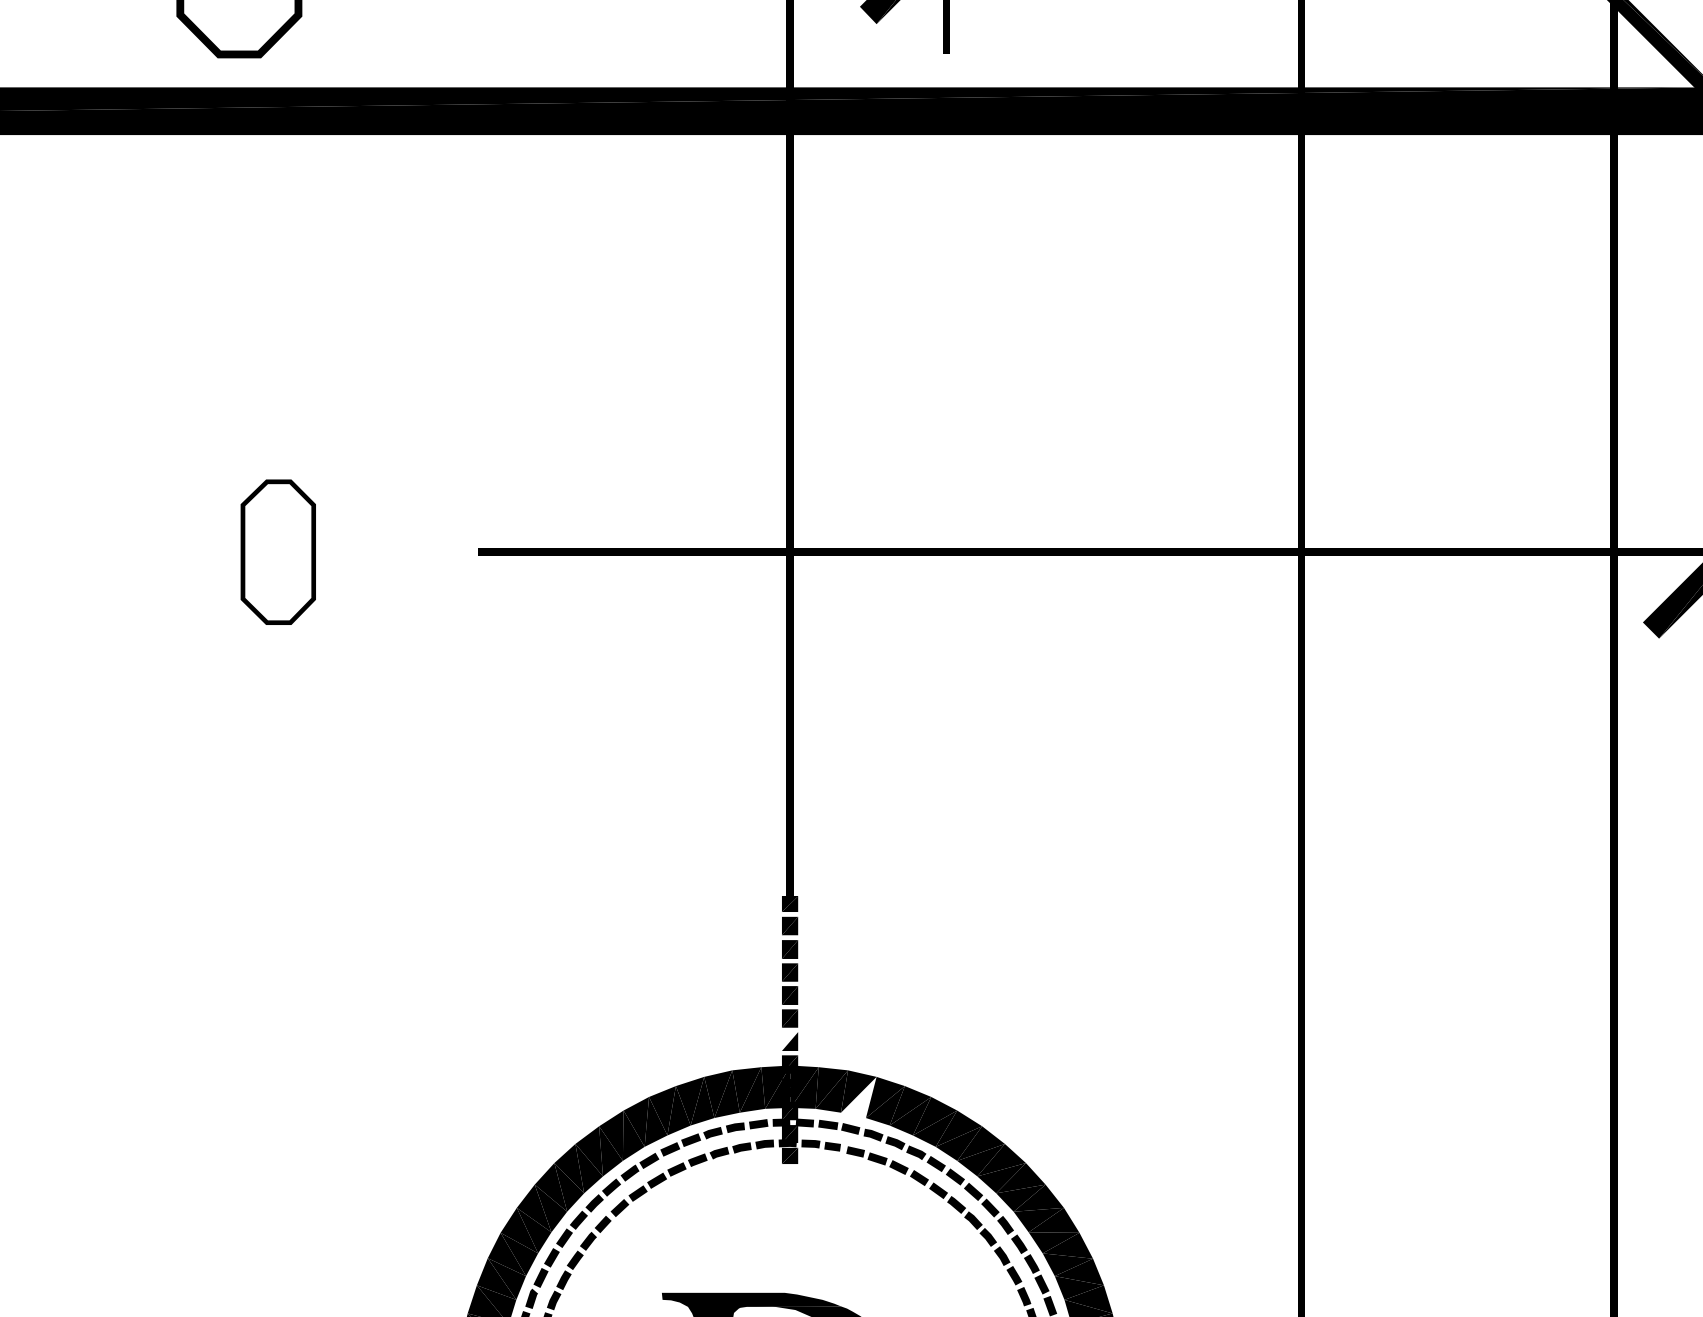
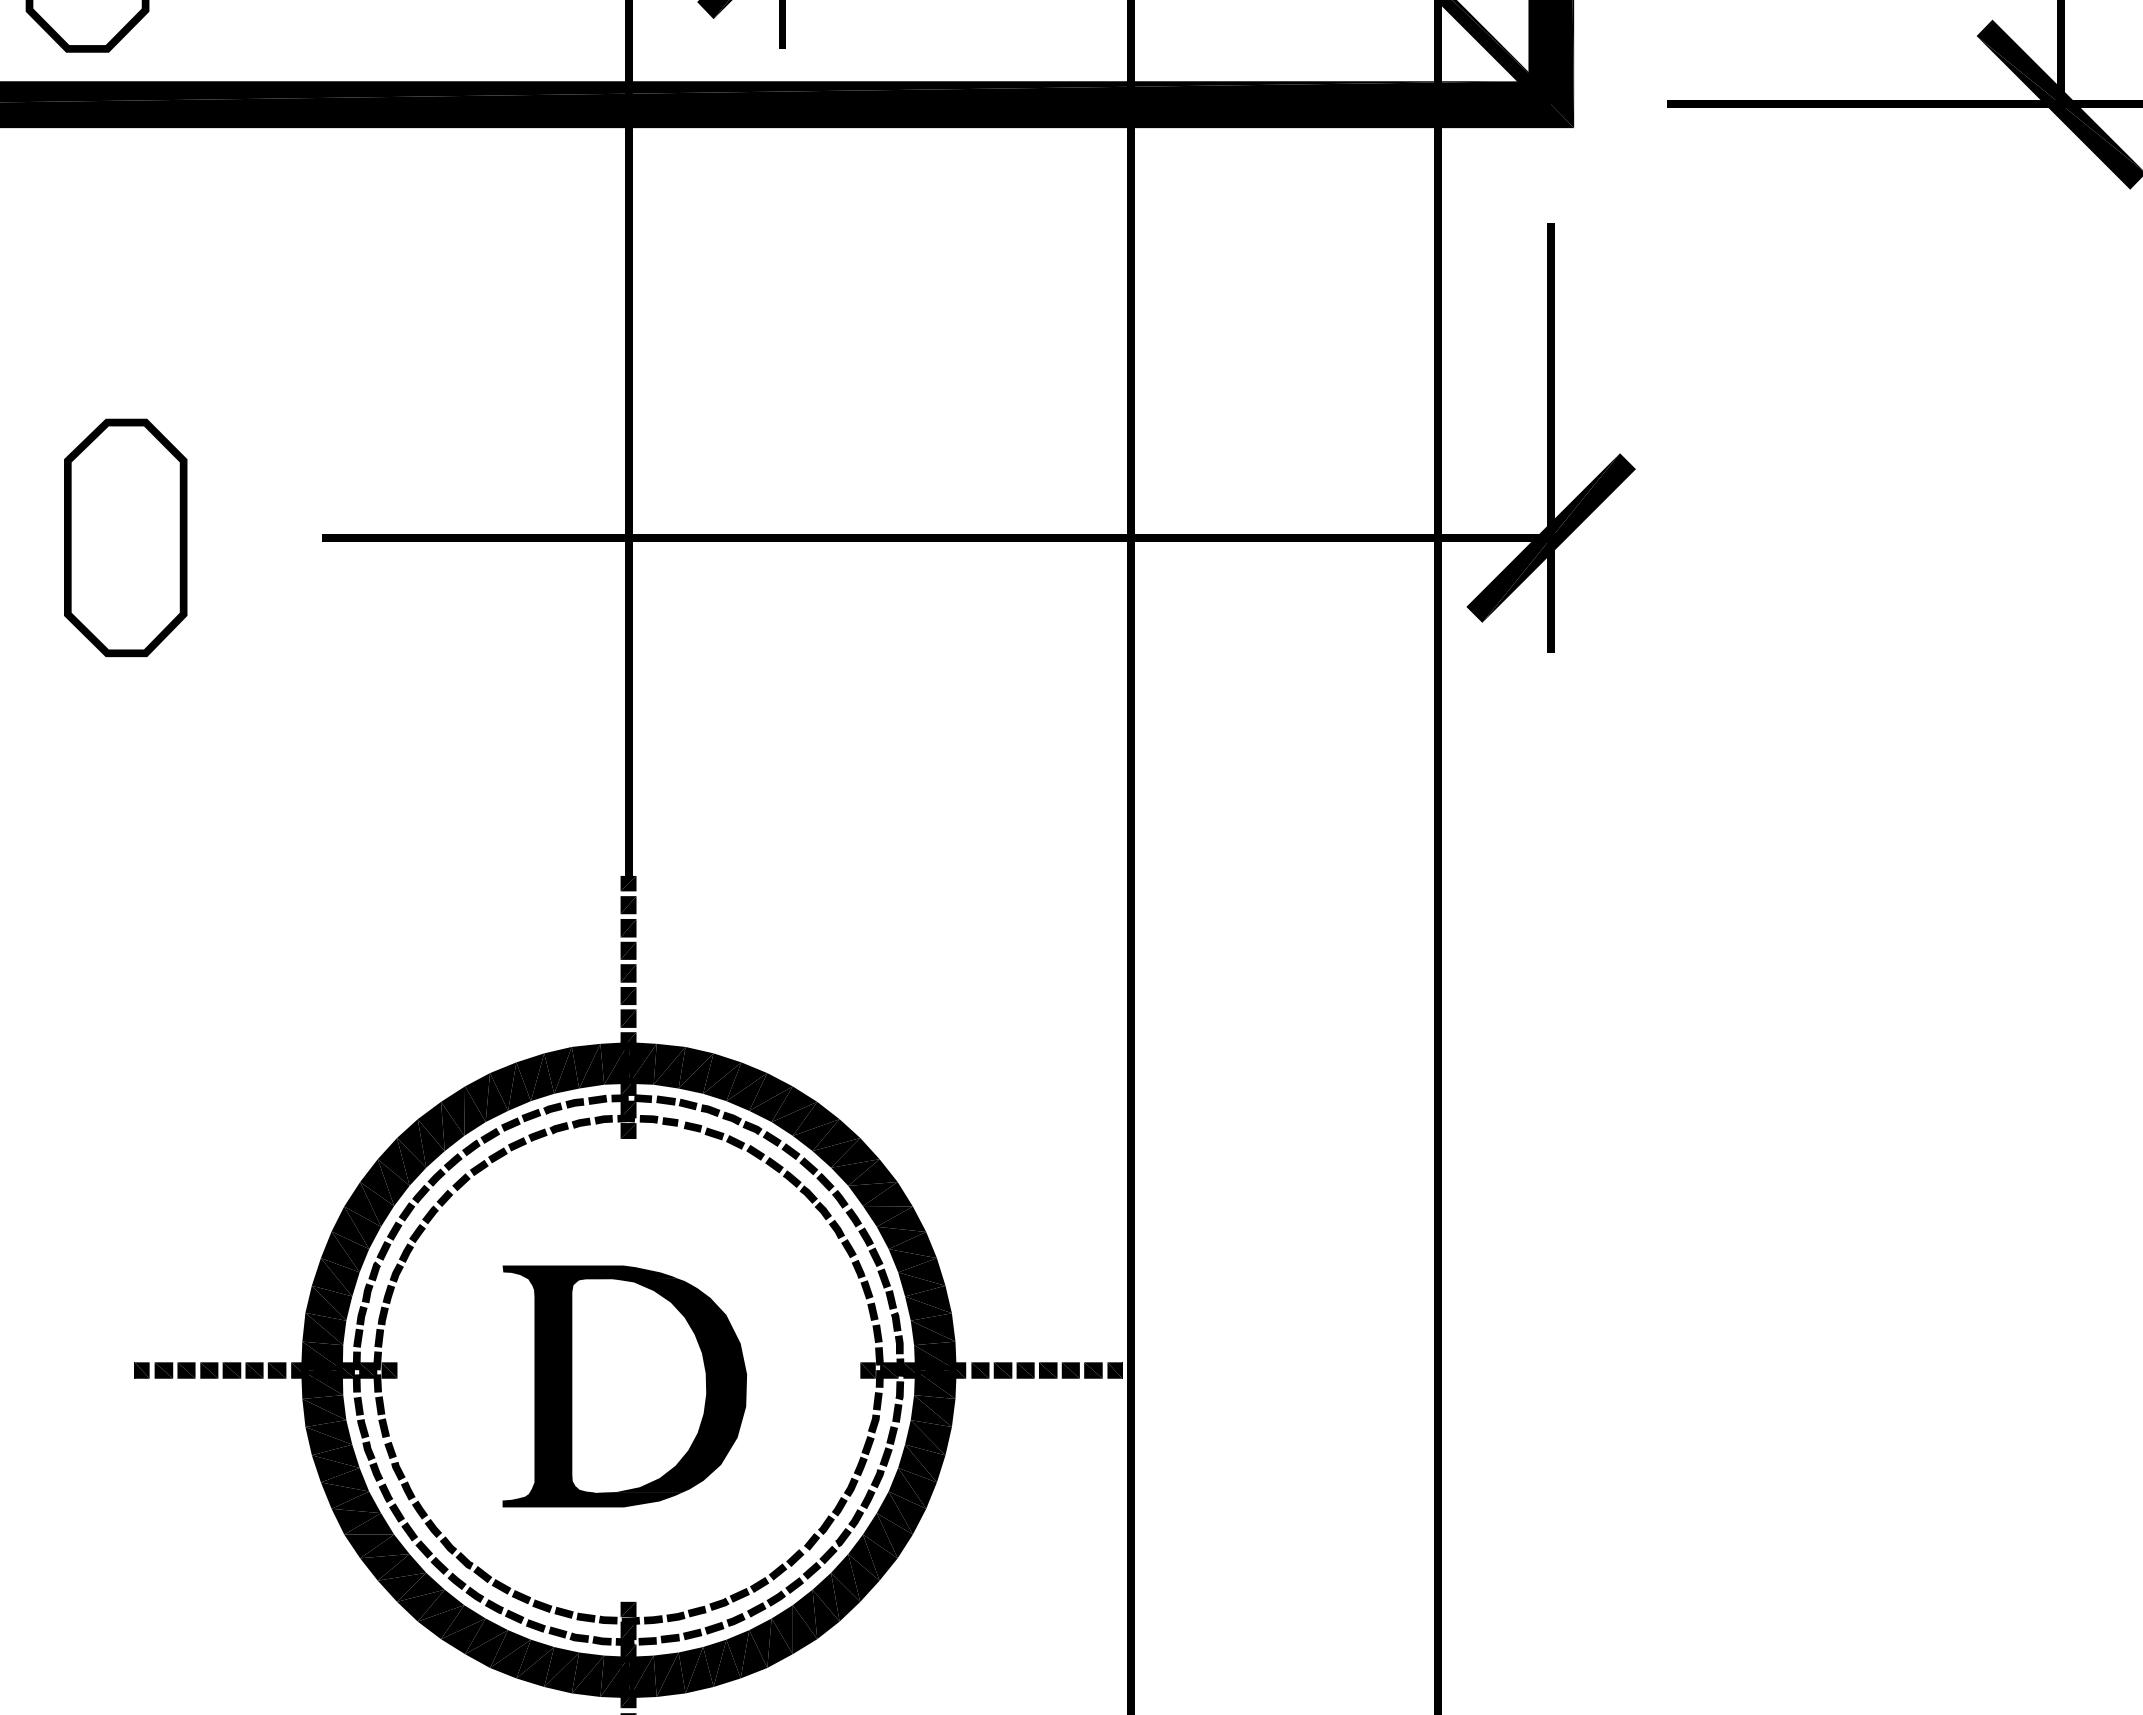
part: (277, 551) -> (125, 537), size x1.67
fill: (789, 1041) -> (628, 1018), added
fill: (858, 1097) -> (695, 1073), added

